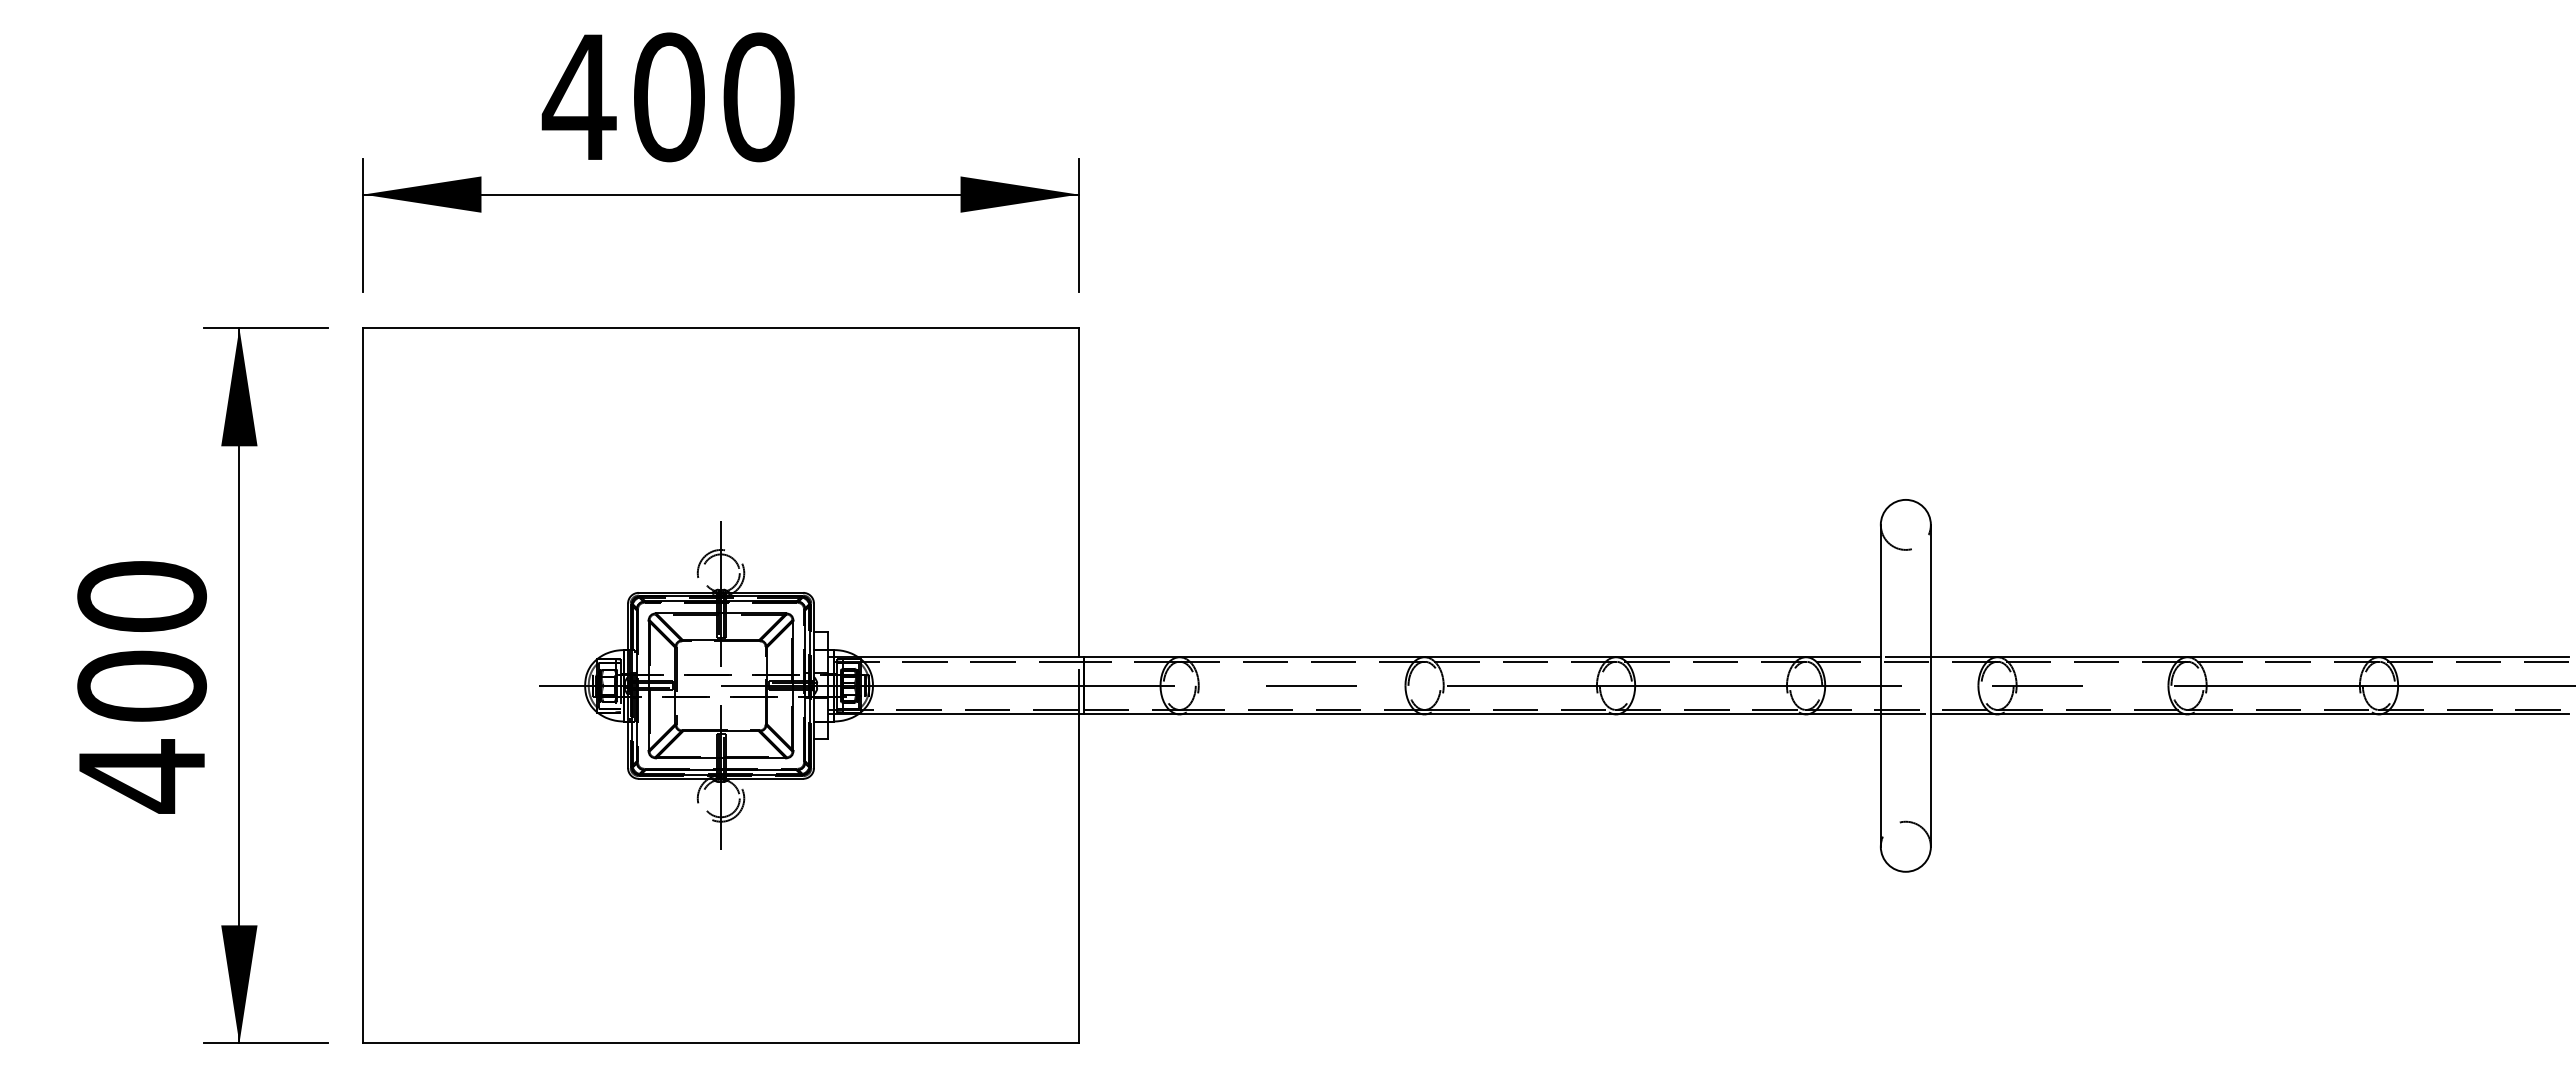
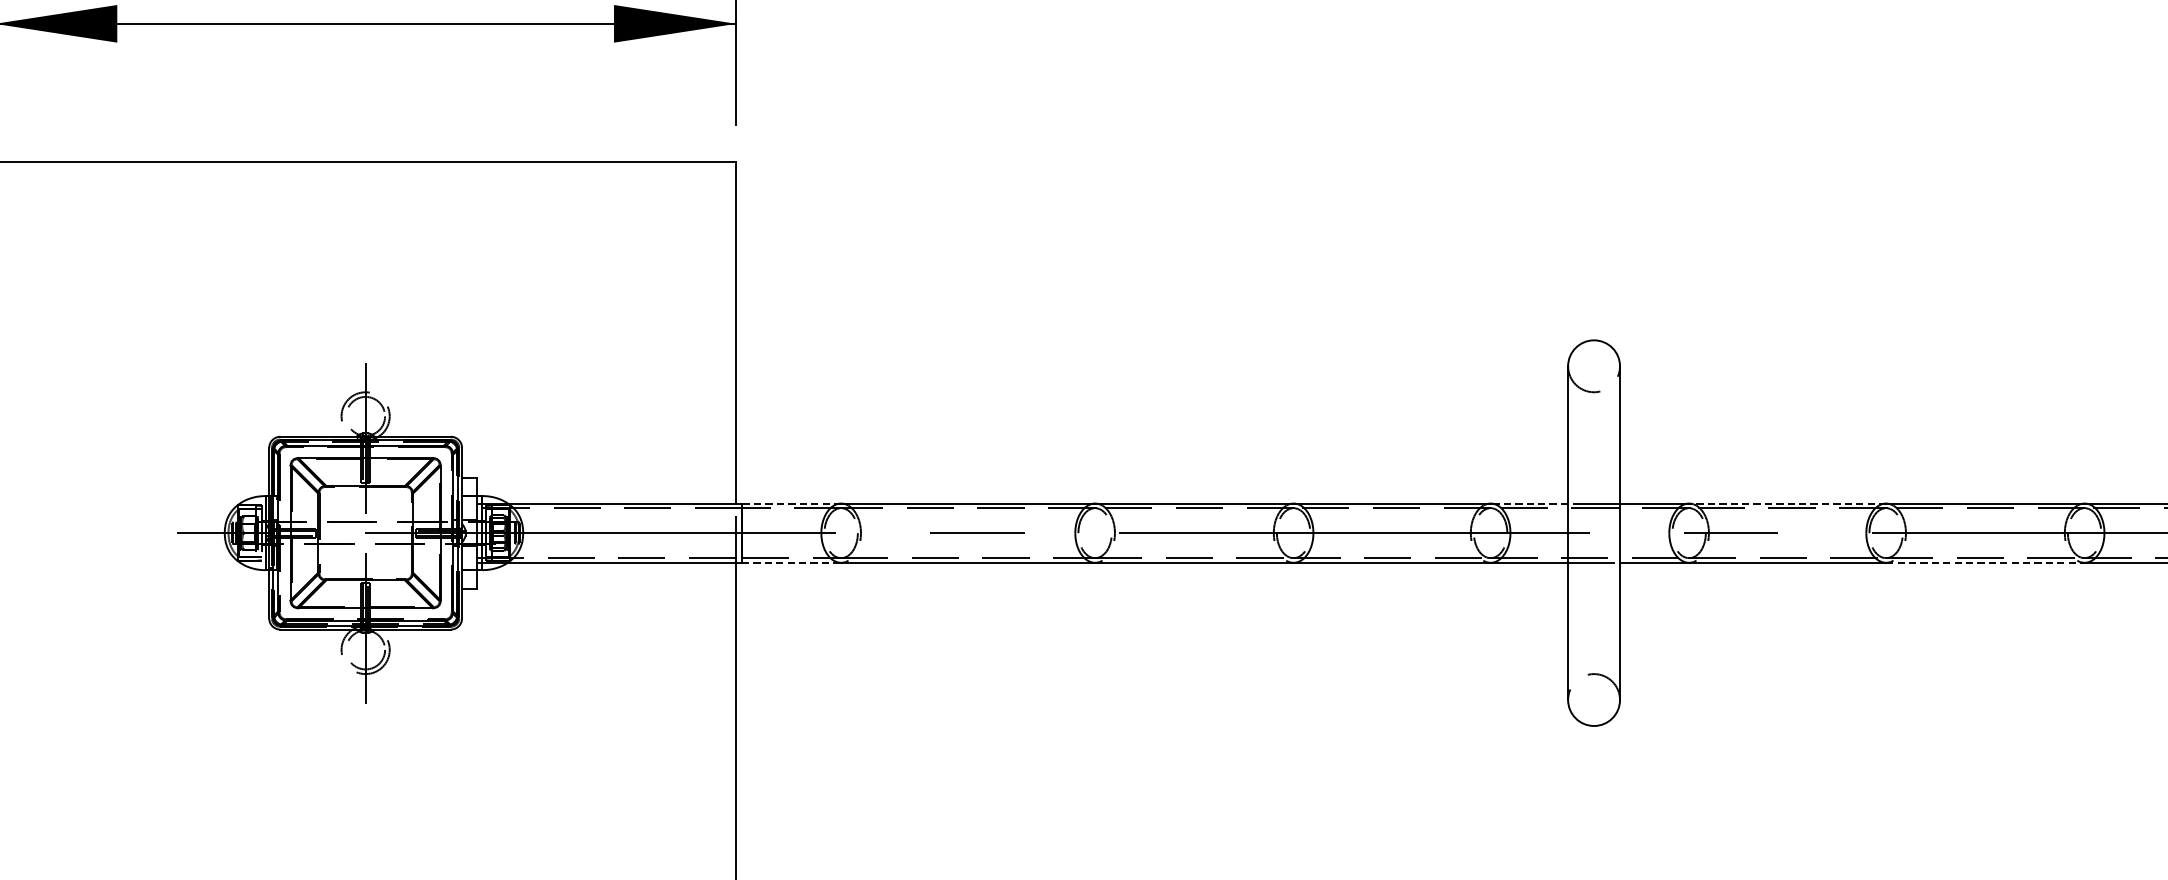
line: (1131, 657) -> (791, 503), solid -> dashed
line: (1842, 657) -> (1528, 503), solid -> dashed
line: (2092, 657) -> (1787, 503), solid -> dashed
line: (1131, 714) -> (791, 562), solid -> dashed
line: (2283, 714) -> (1985, 562), solid -> dashed

